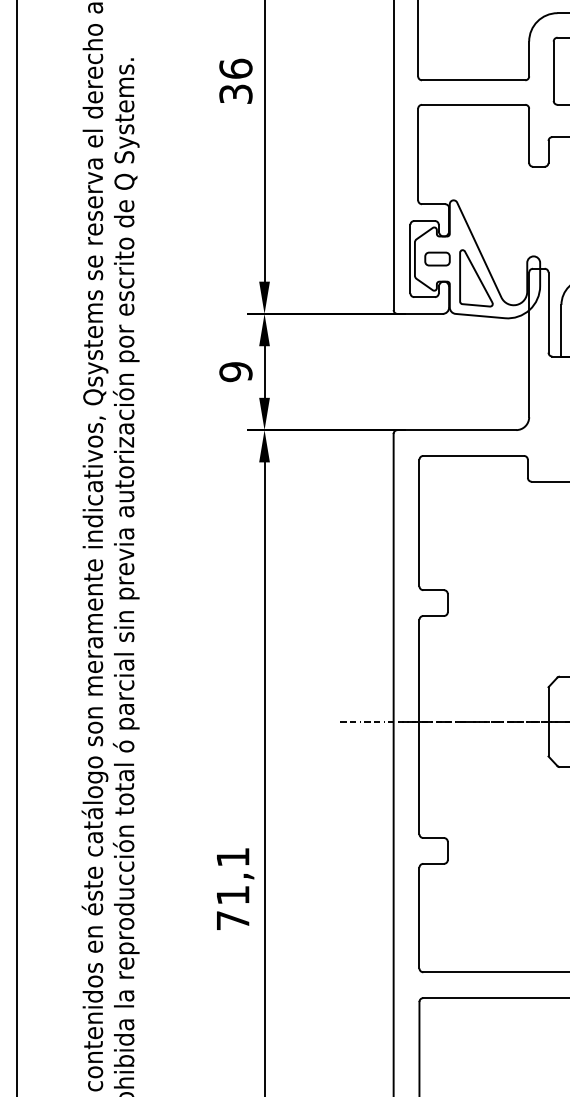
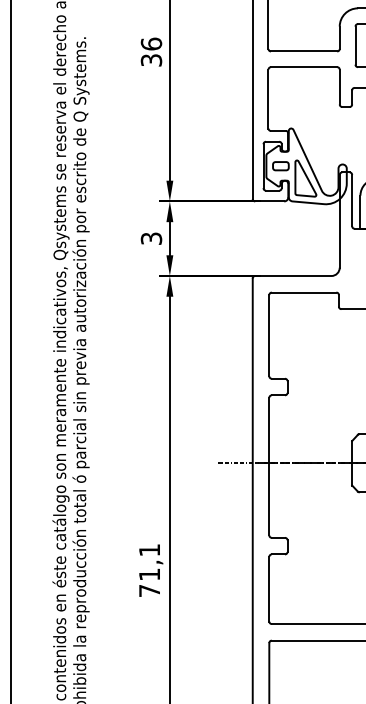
text: (235, 371) -> (151, 238), 9 -> 3

